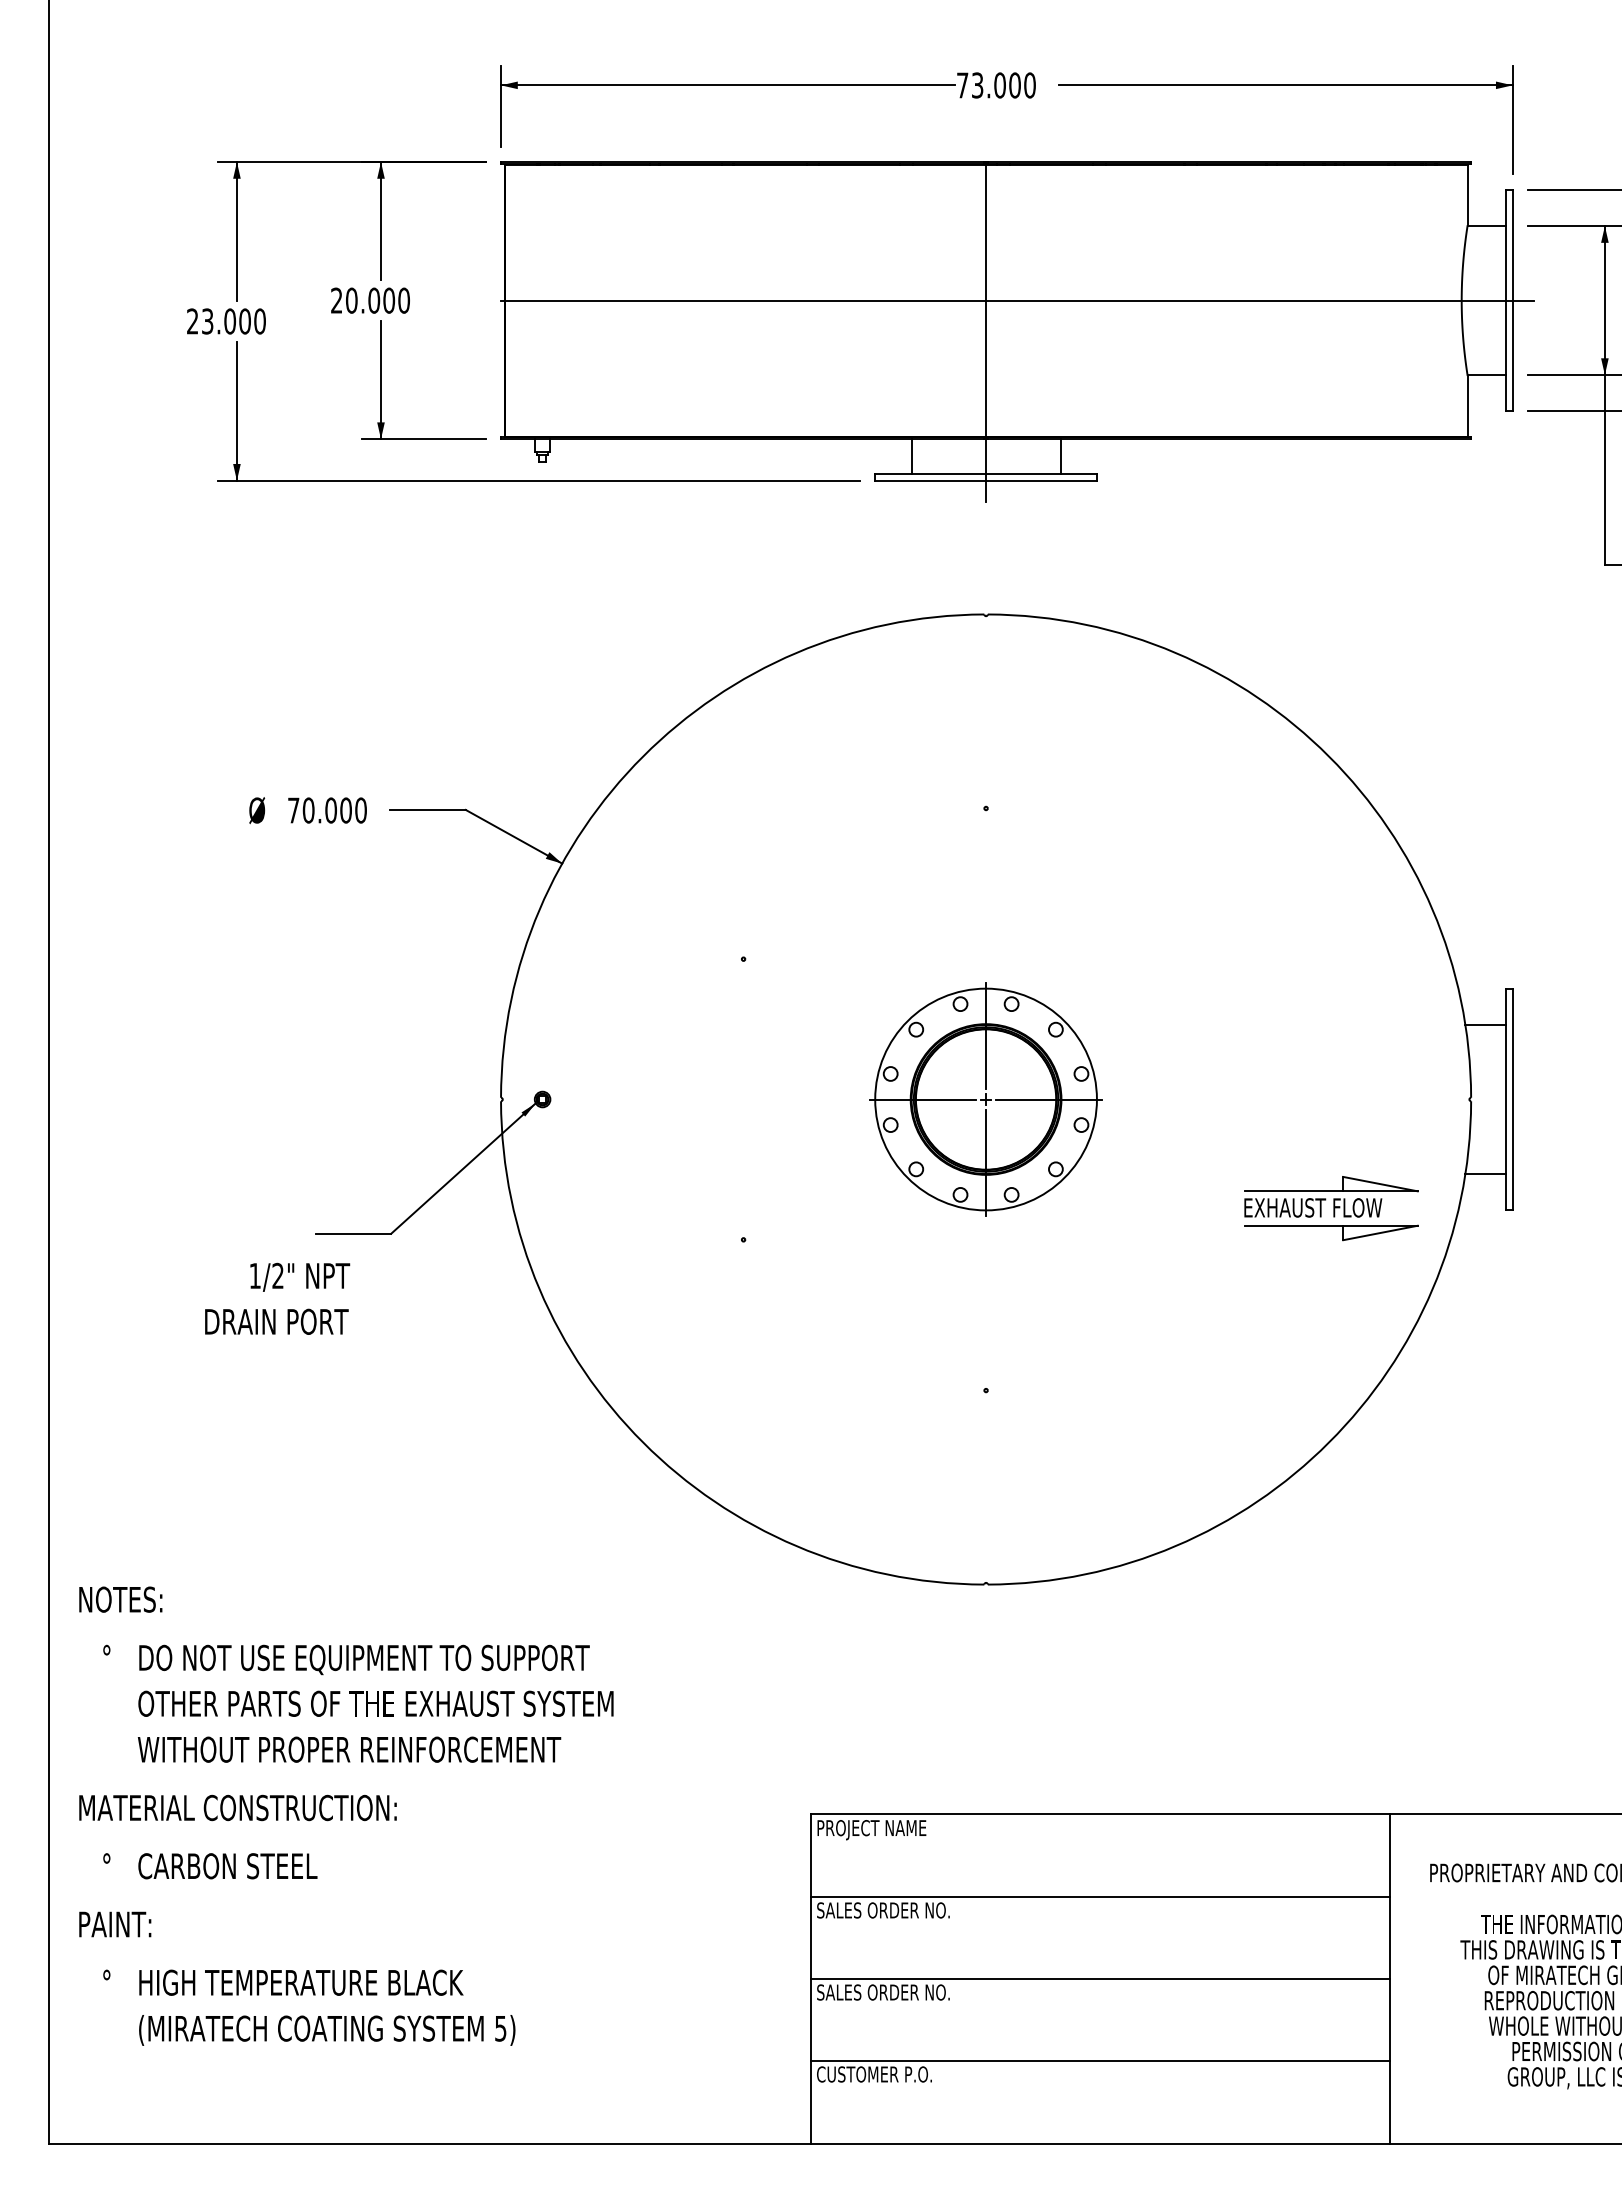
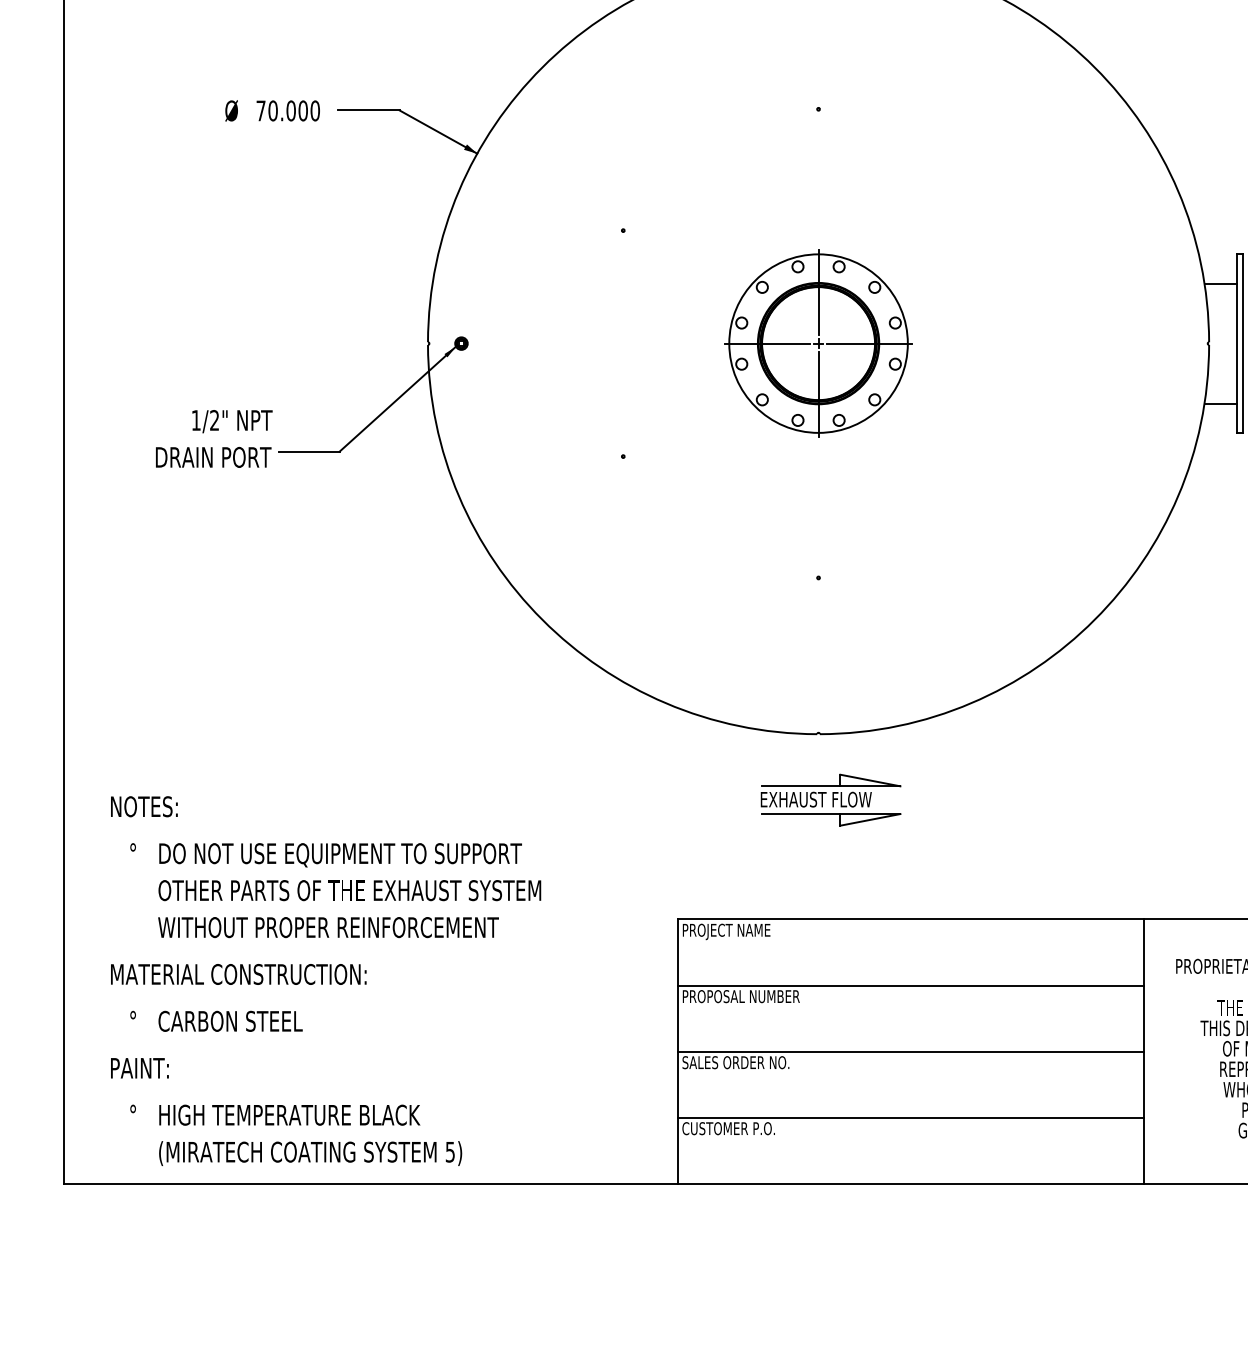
part: (1331, 1208) -> (830, 800), moved
text: (277, 1298) -> (214, 438), moved
text: (346, 1815) -> (326, 980), moved
text: (889, 1910) -> (740, 996), SALES ORDER NO. -> PROPOSAL NUMBER

